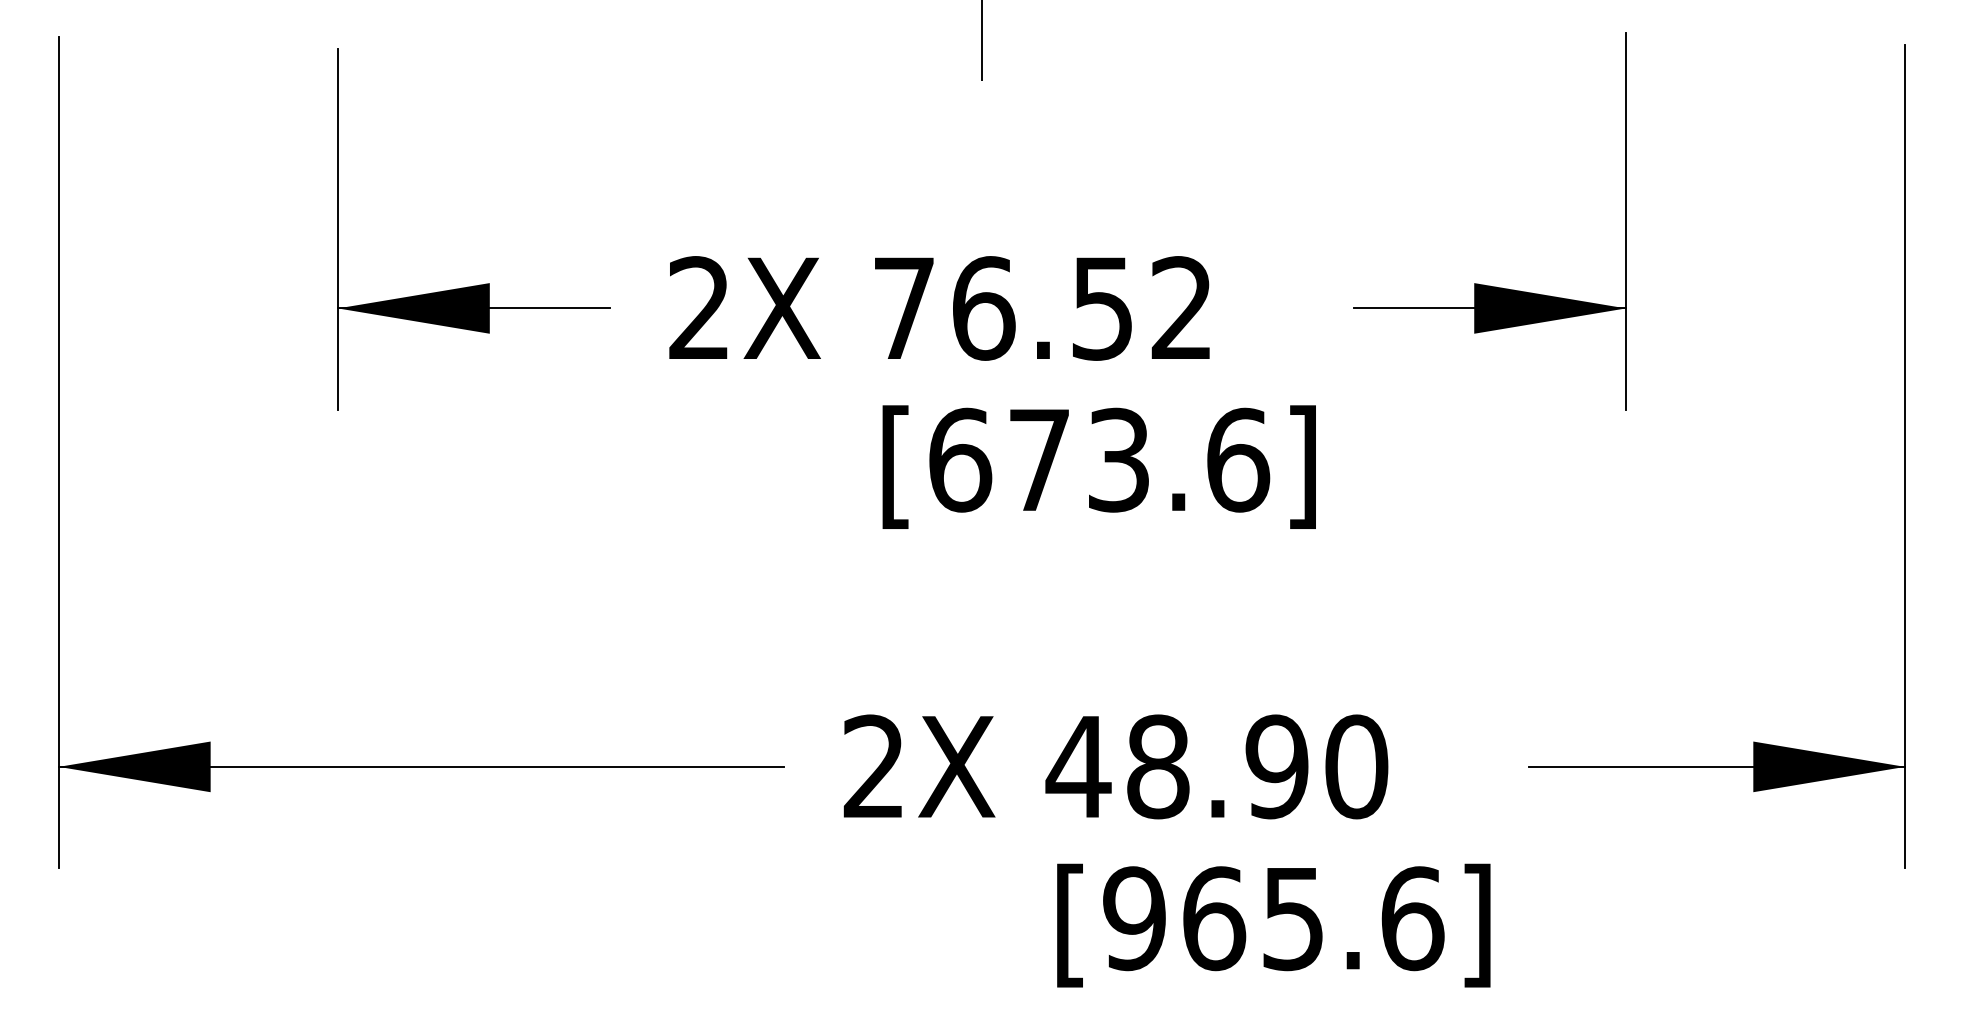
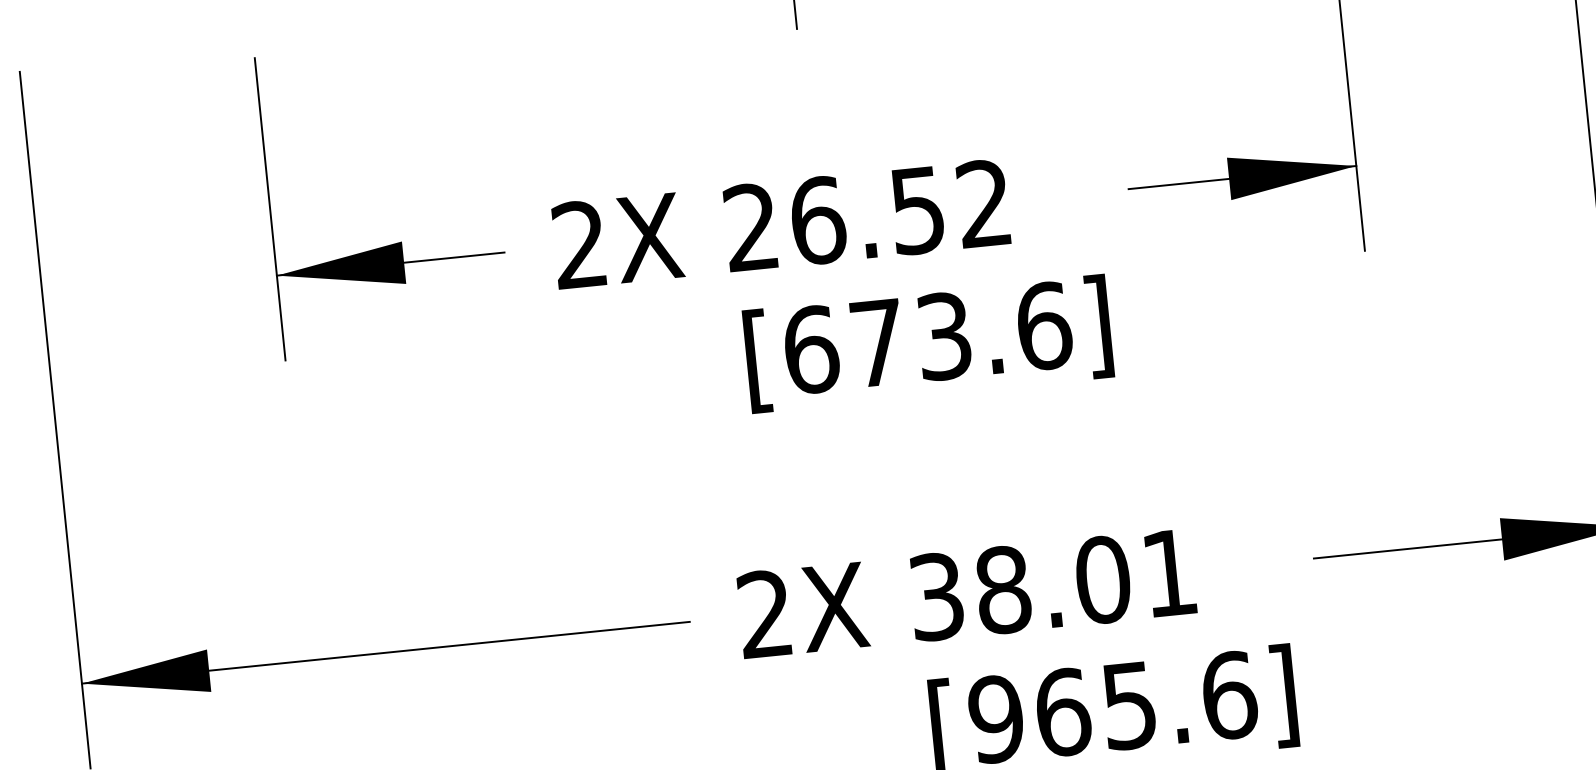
text: (903, 307) -> (750, 226), 76.52 -> 26.52
text: (1216, 766) -> (1052, 584), 48.90 -> 38.01

